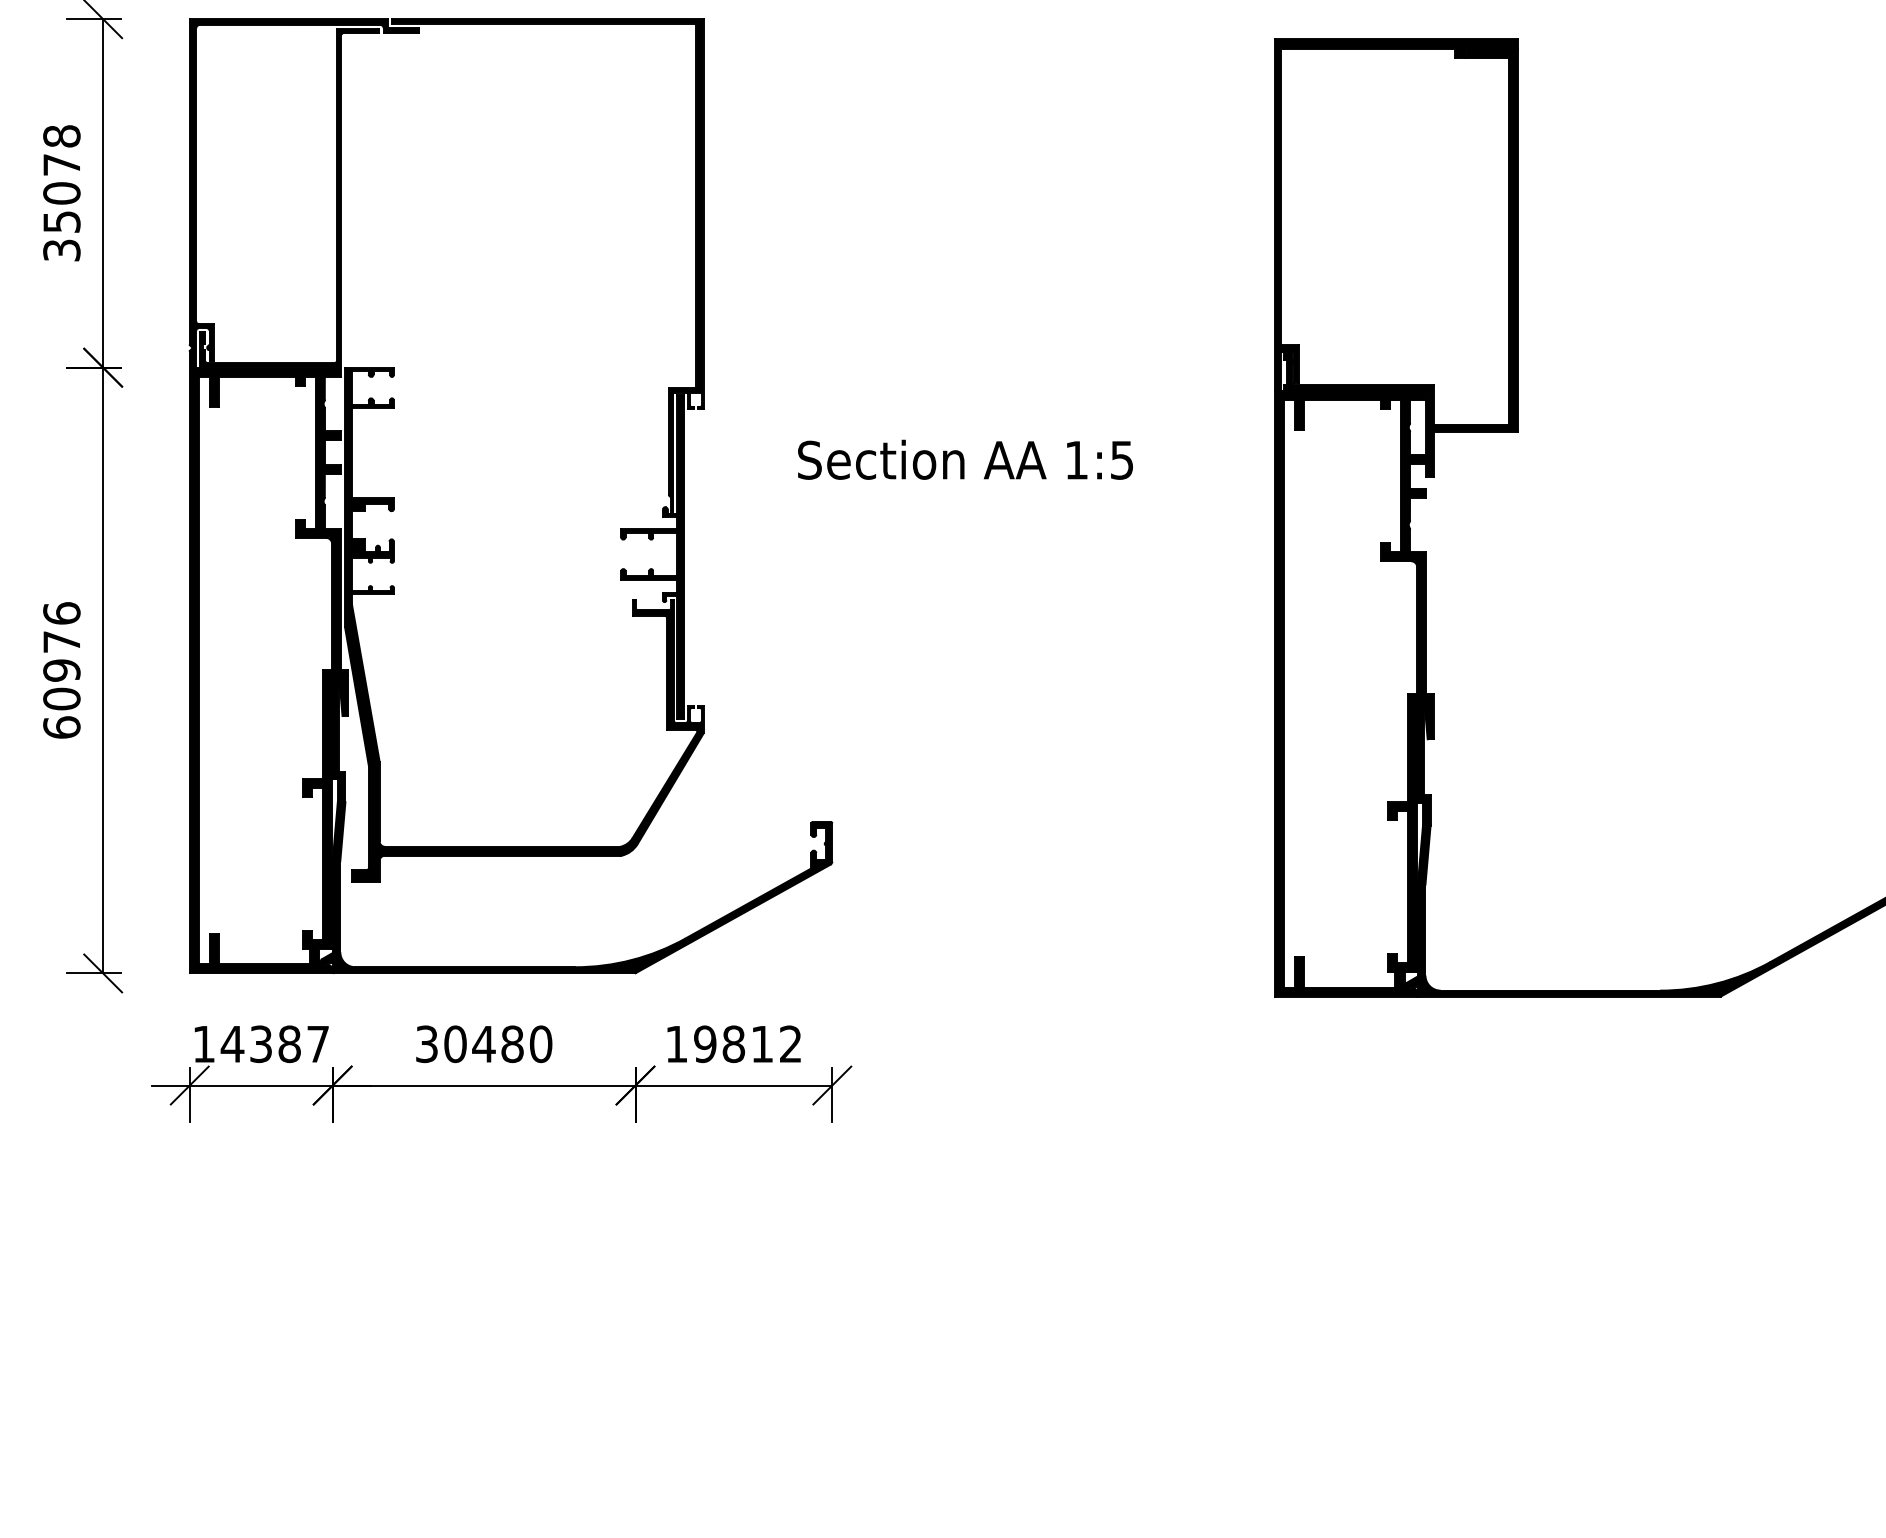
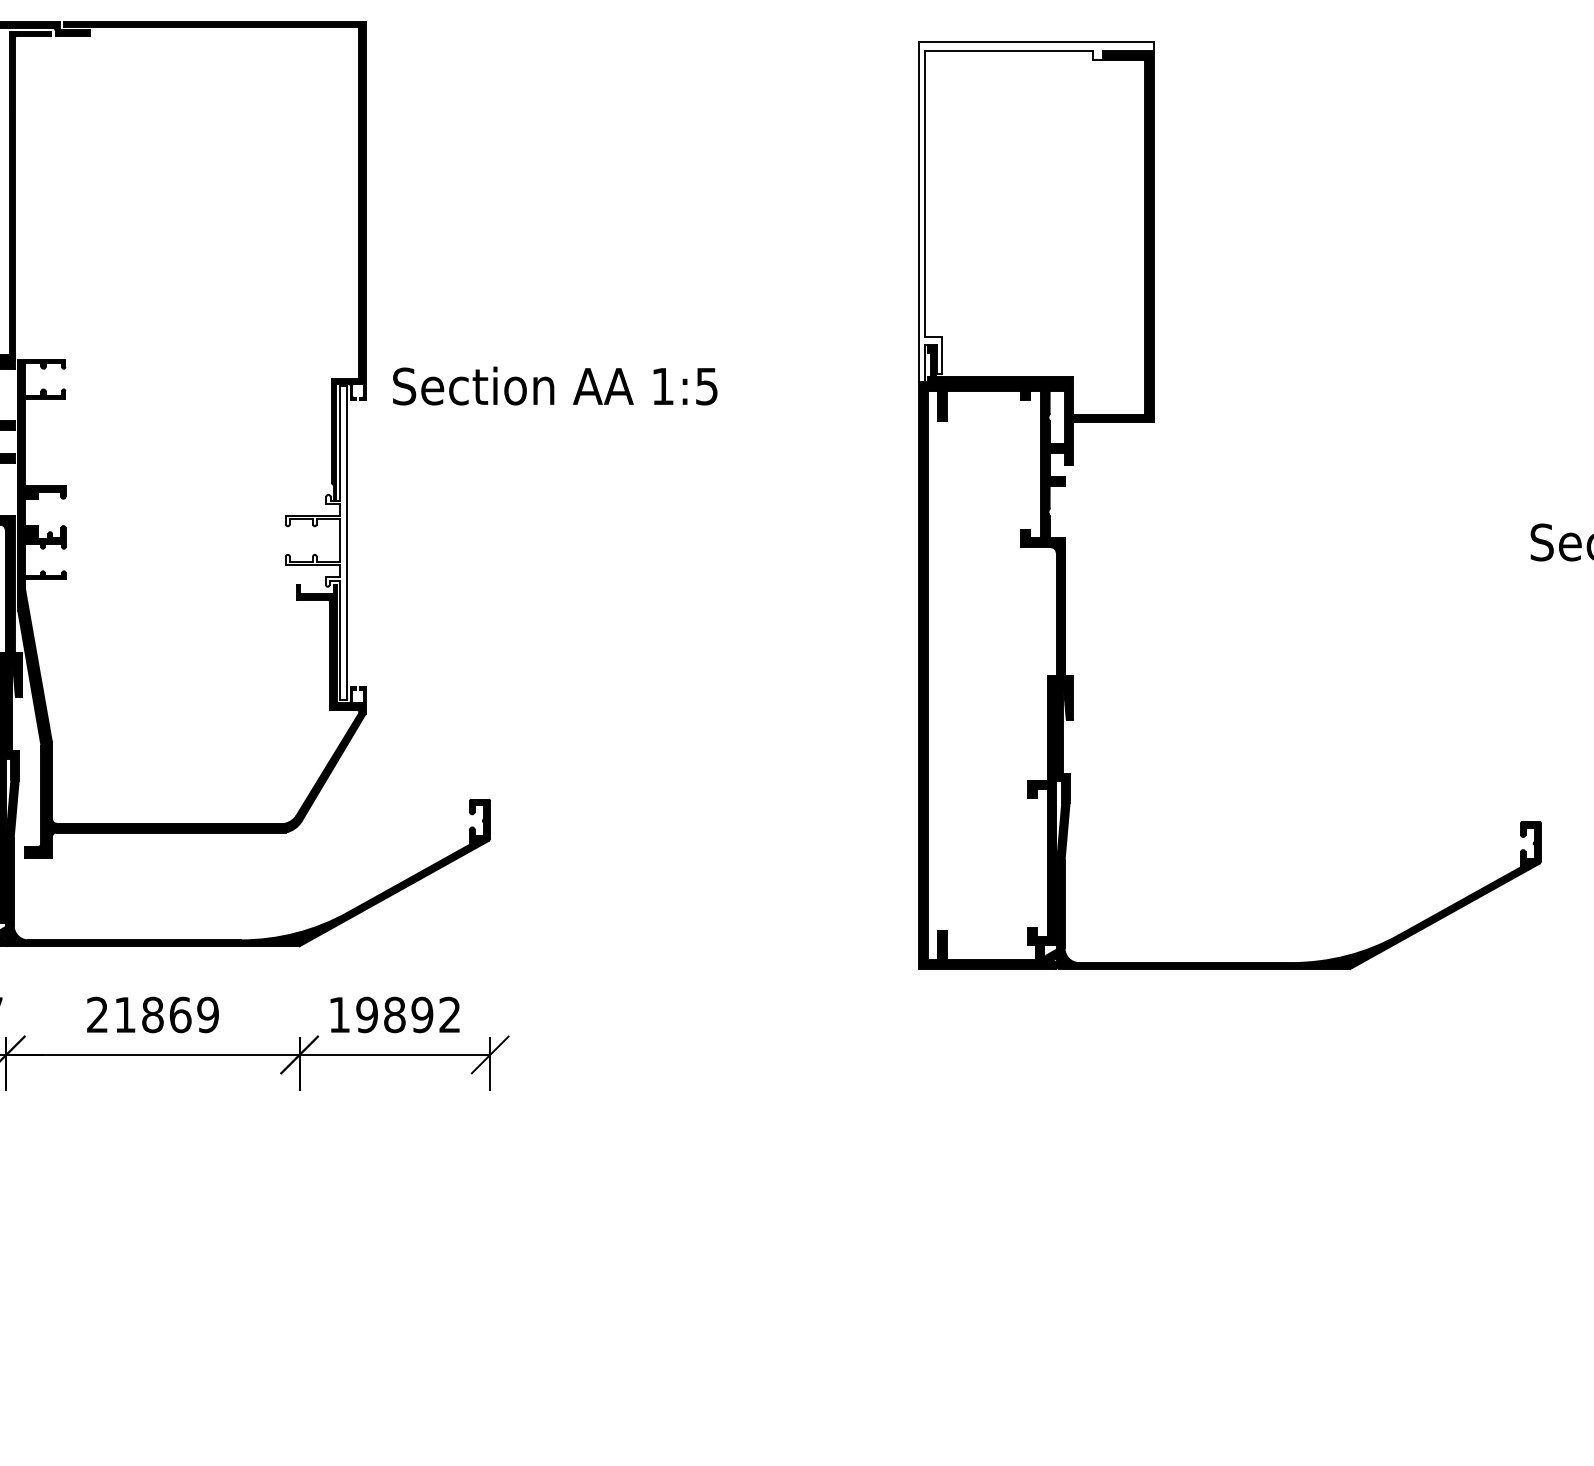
fill: (1396, 215) -> (1036, 212), removed
text: (965, 459) -> (555, 385), moved
fill: (652, 556) -> (316, 542), removed
text: (484, 1044) -> (153, 1015), 30480 -> 21869
text: (762, 1044) -> (422, 1015), 19812 -> 19892

